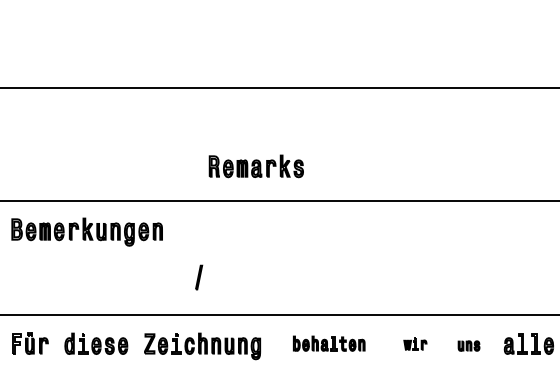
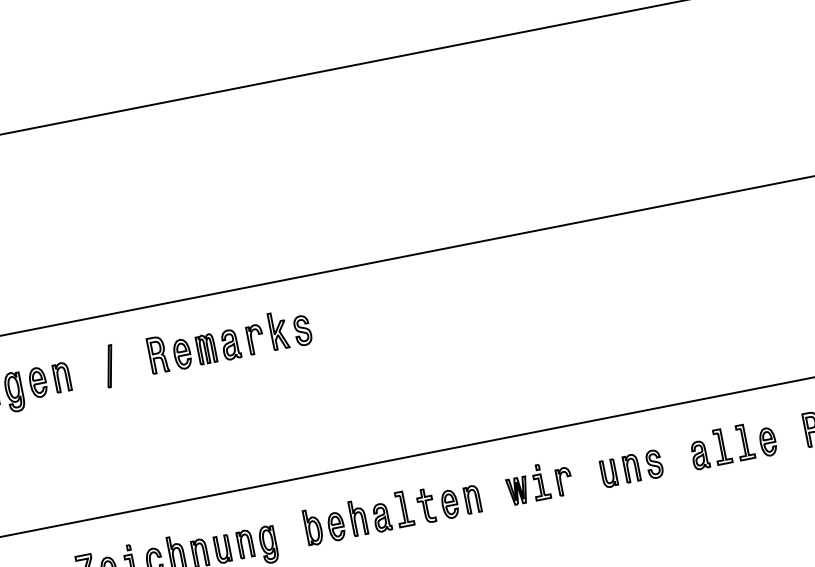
part: (255, 166) -> (228, 341), moved
line: (199, 277) -> (110, 366), moved
part: (328, 343) -> (390, 511), size x1.43
part: (415, 343) -> (539, 482), size x1.67
part: (468, 345) -> (630, 467), size x1.67

